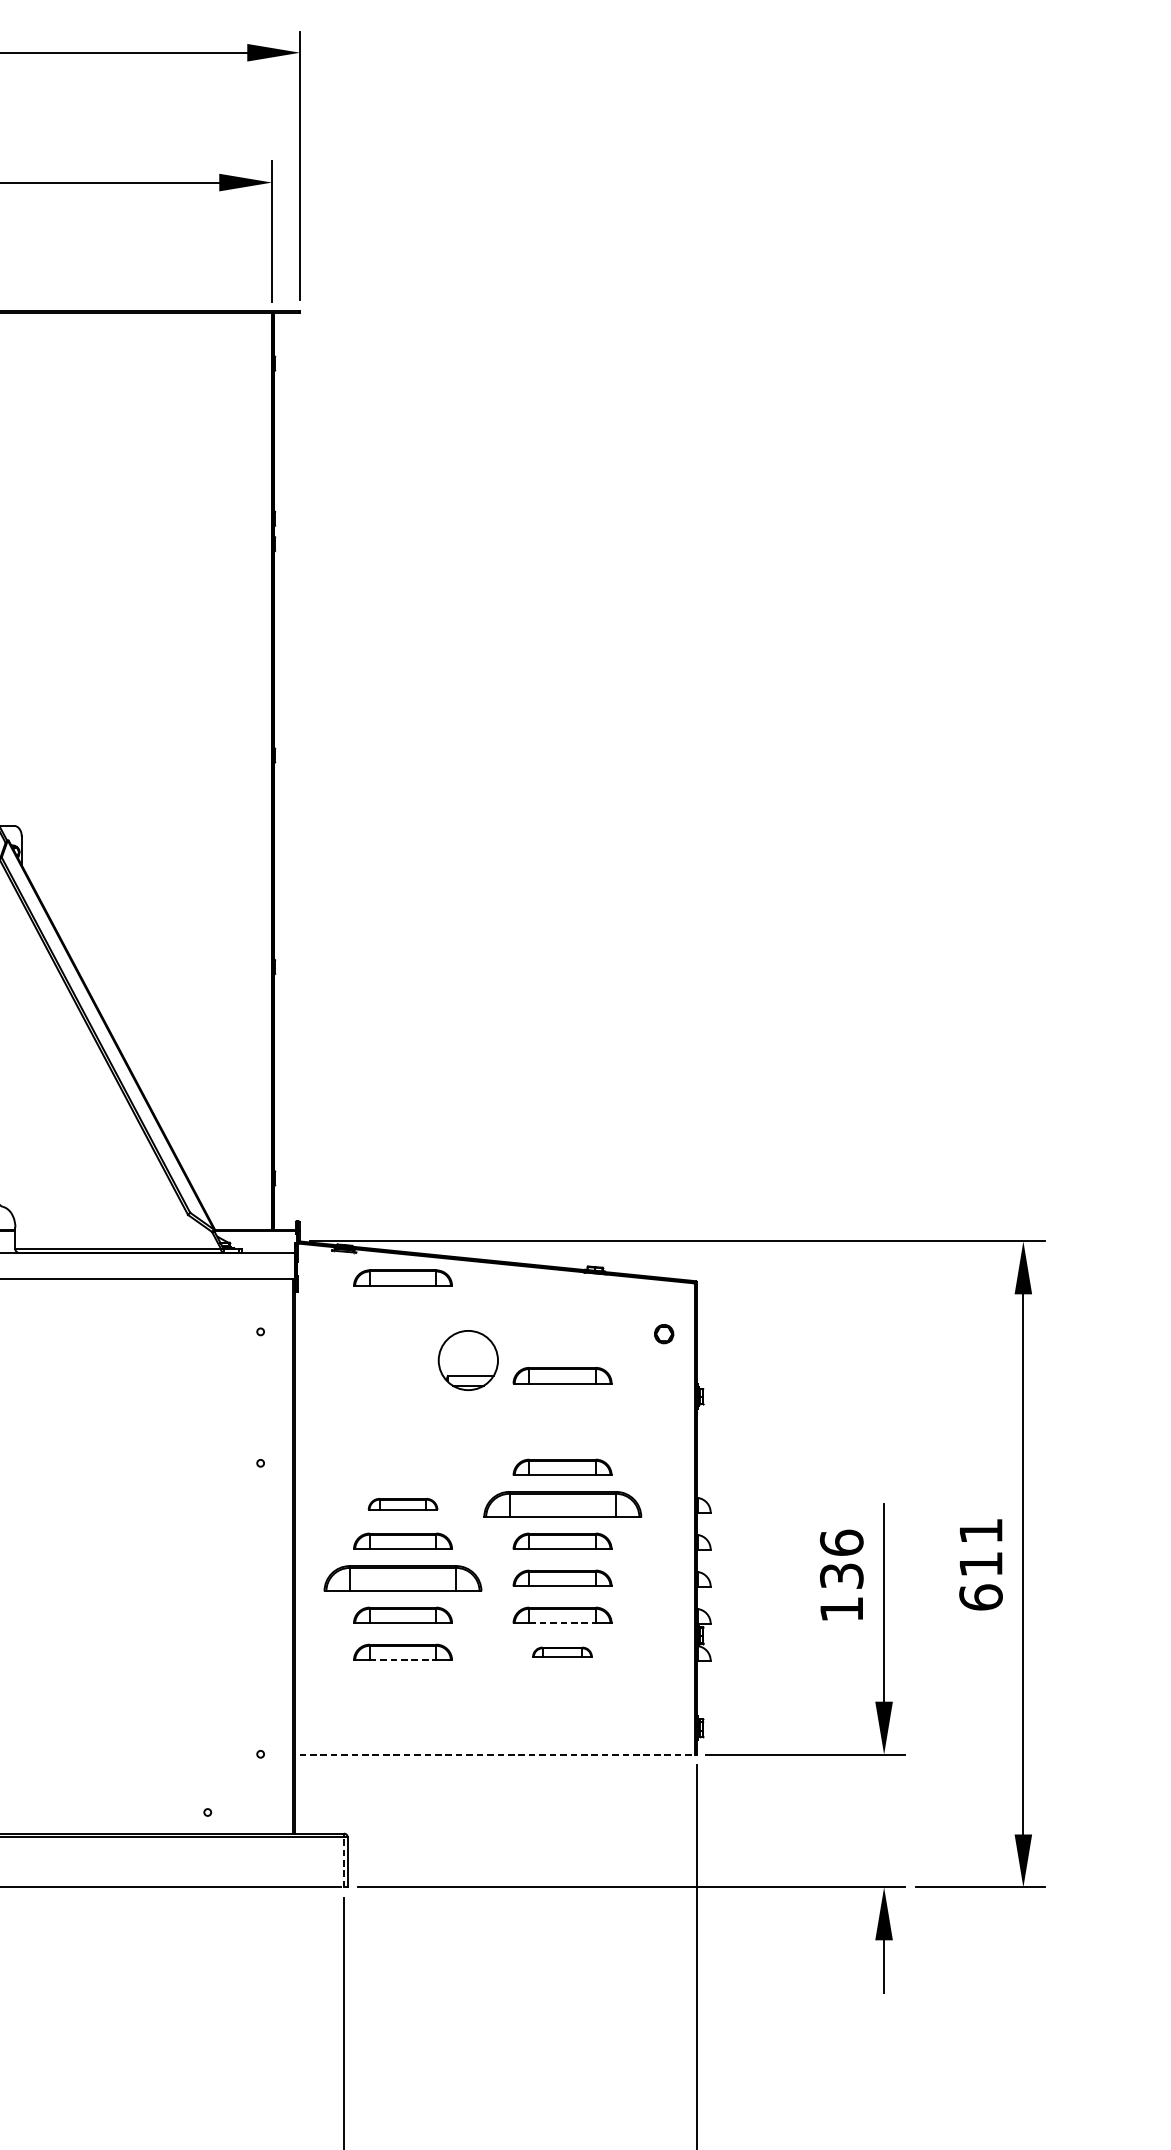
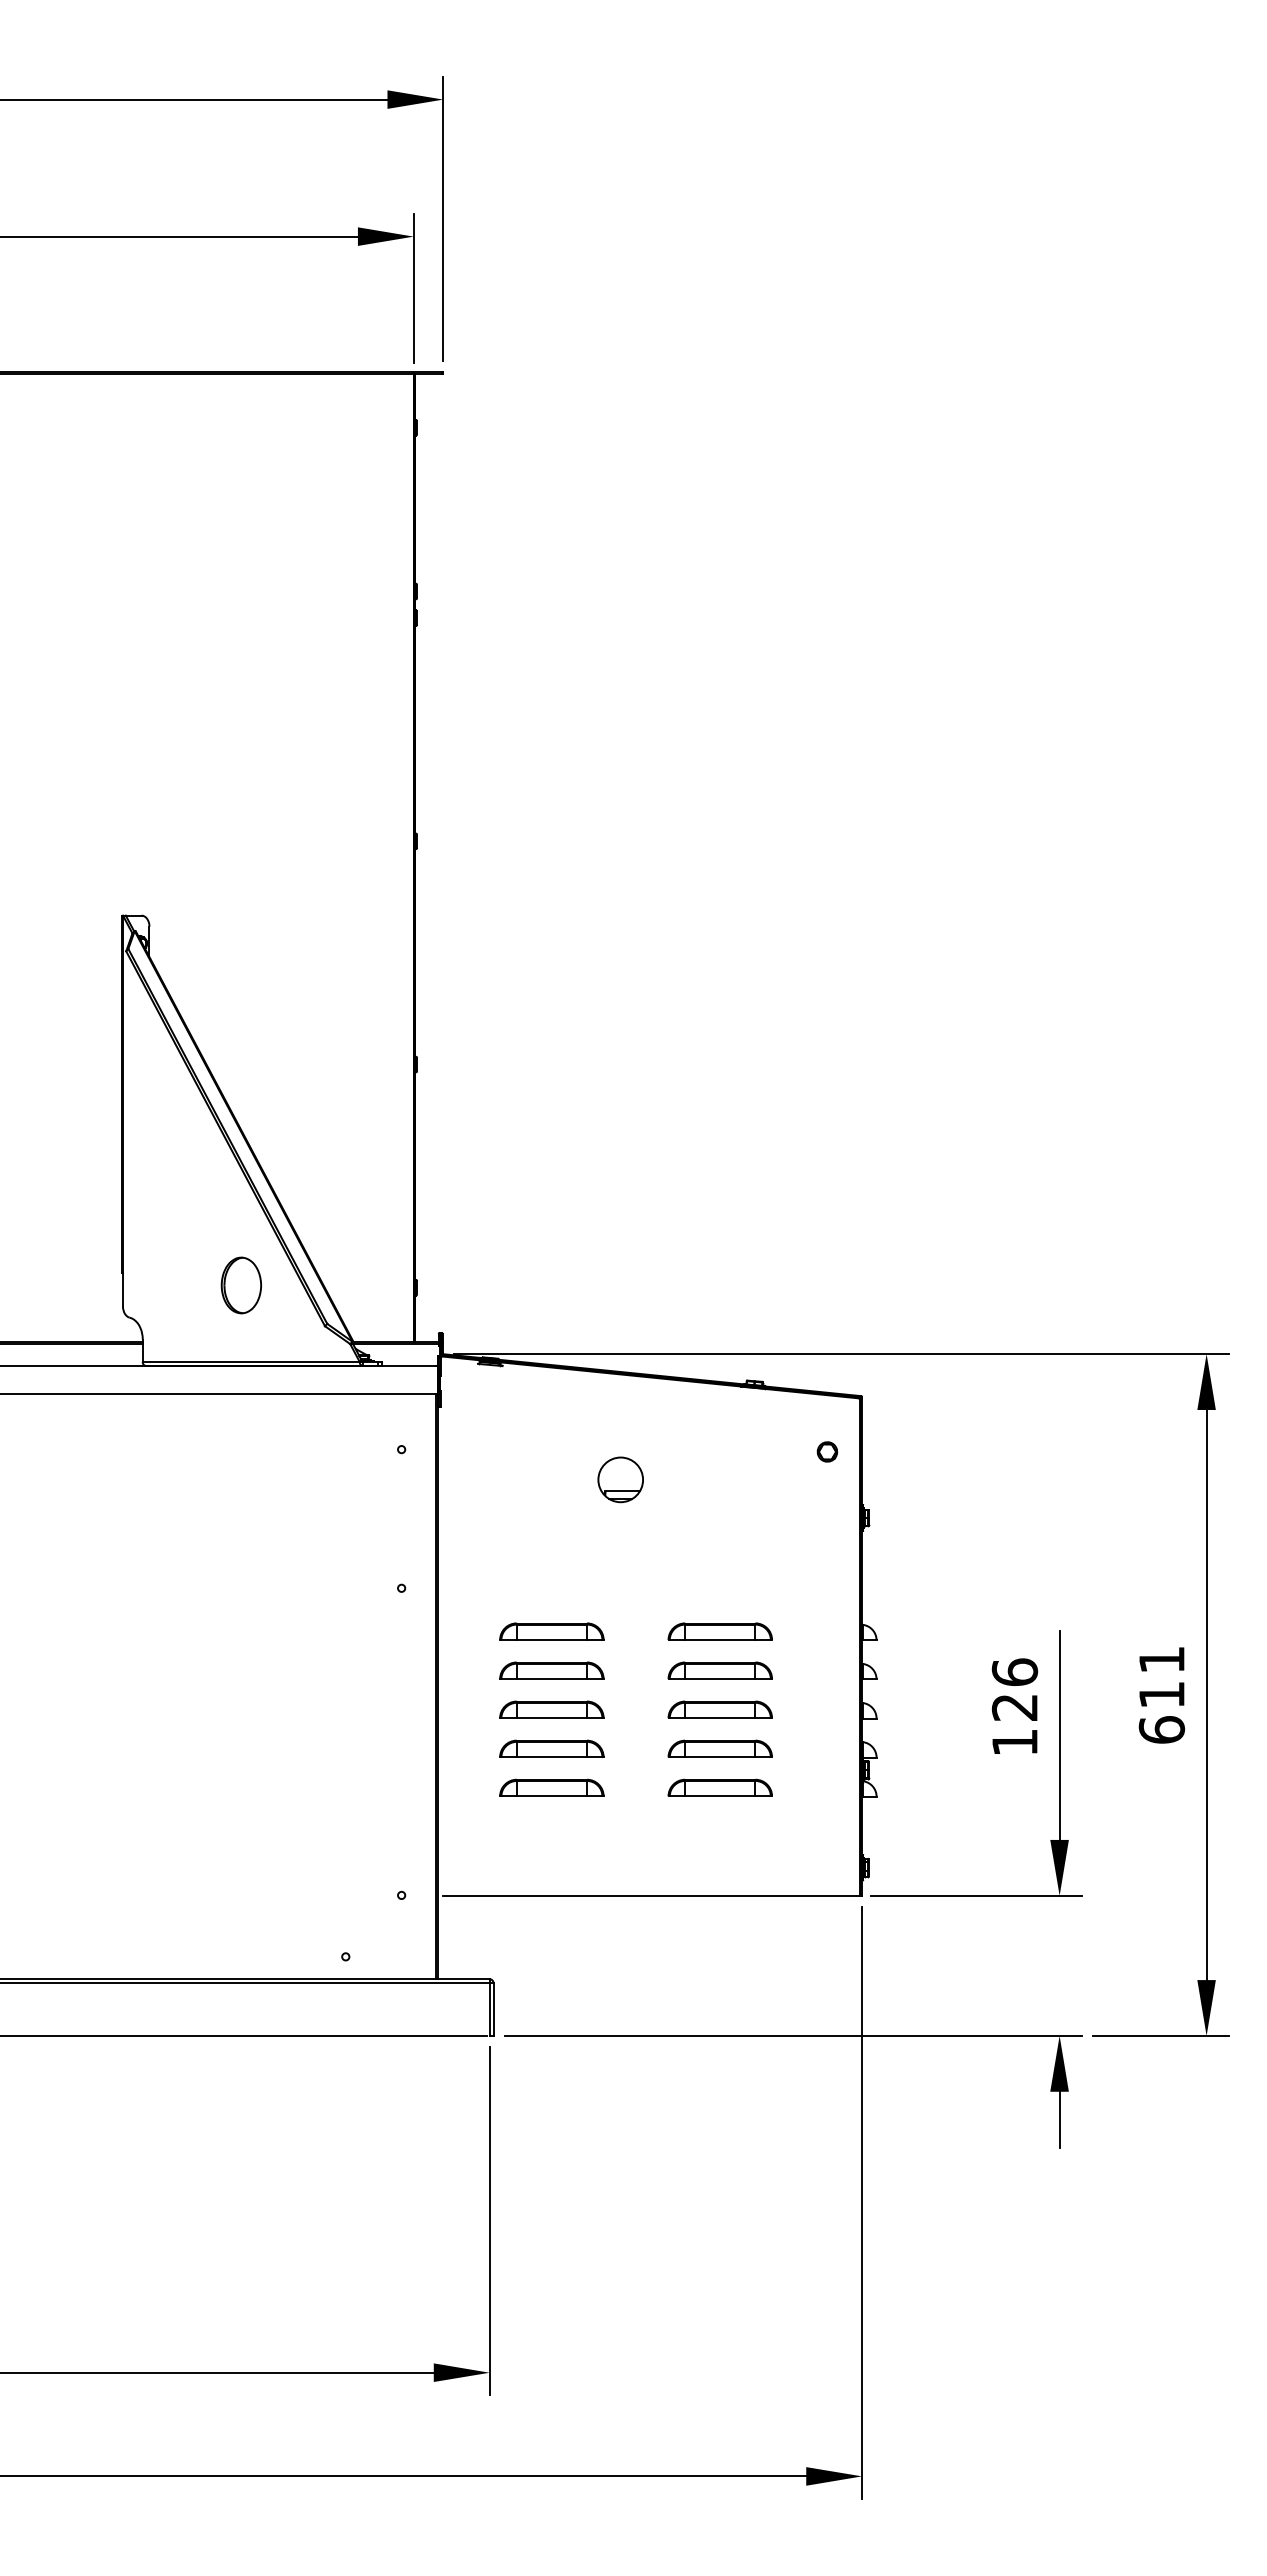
part: (107, 1176) -> (240, 1285), added
part: (402, 1277) -> (551, 1392), removed
part: (468, 1360) -> (620, 1479), size x0.71
part: (561, 1375) -> (719, 1495), removed
part: (561, 1467) -> (719, 1592), removed
part: (402, 1504) -> (551, 1631), size x1.43
part: (561, 1504) -> (719, 1631), size x0.62
text: (842, 1576) -> (1015, 1707), 136 -> 126
part: (402, 1578) -> (551, 1709), size x0.62
line: (562, 1623) -> (720, 1757), dashed -> solid
part: (561, 1652) -> (719, 1787), size x1.67
line: (403, 1660) -> (552, 1796), dashed -> solid
line: (498, 1754) -> (652, 1895), dashed -> solid
line: (343, 1862) -> (489, 2009), dashed -> solid

